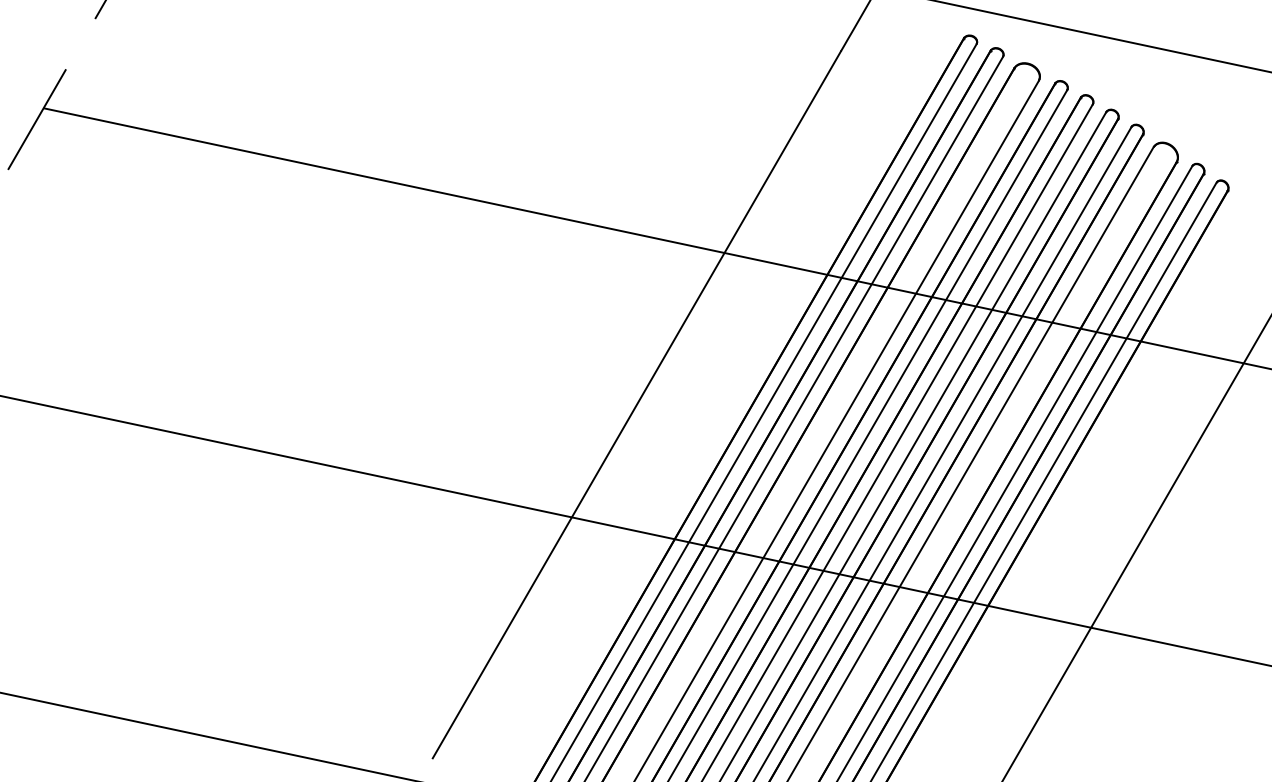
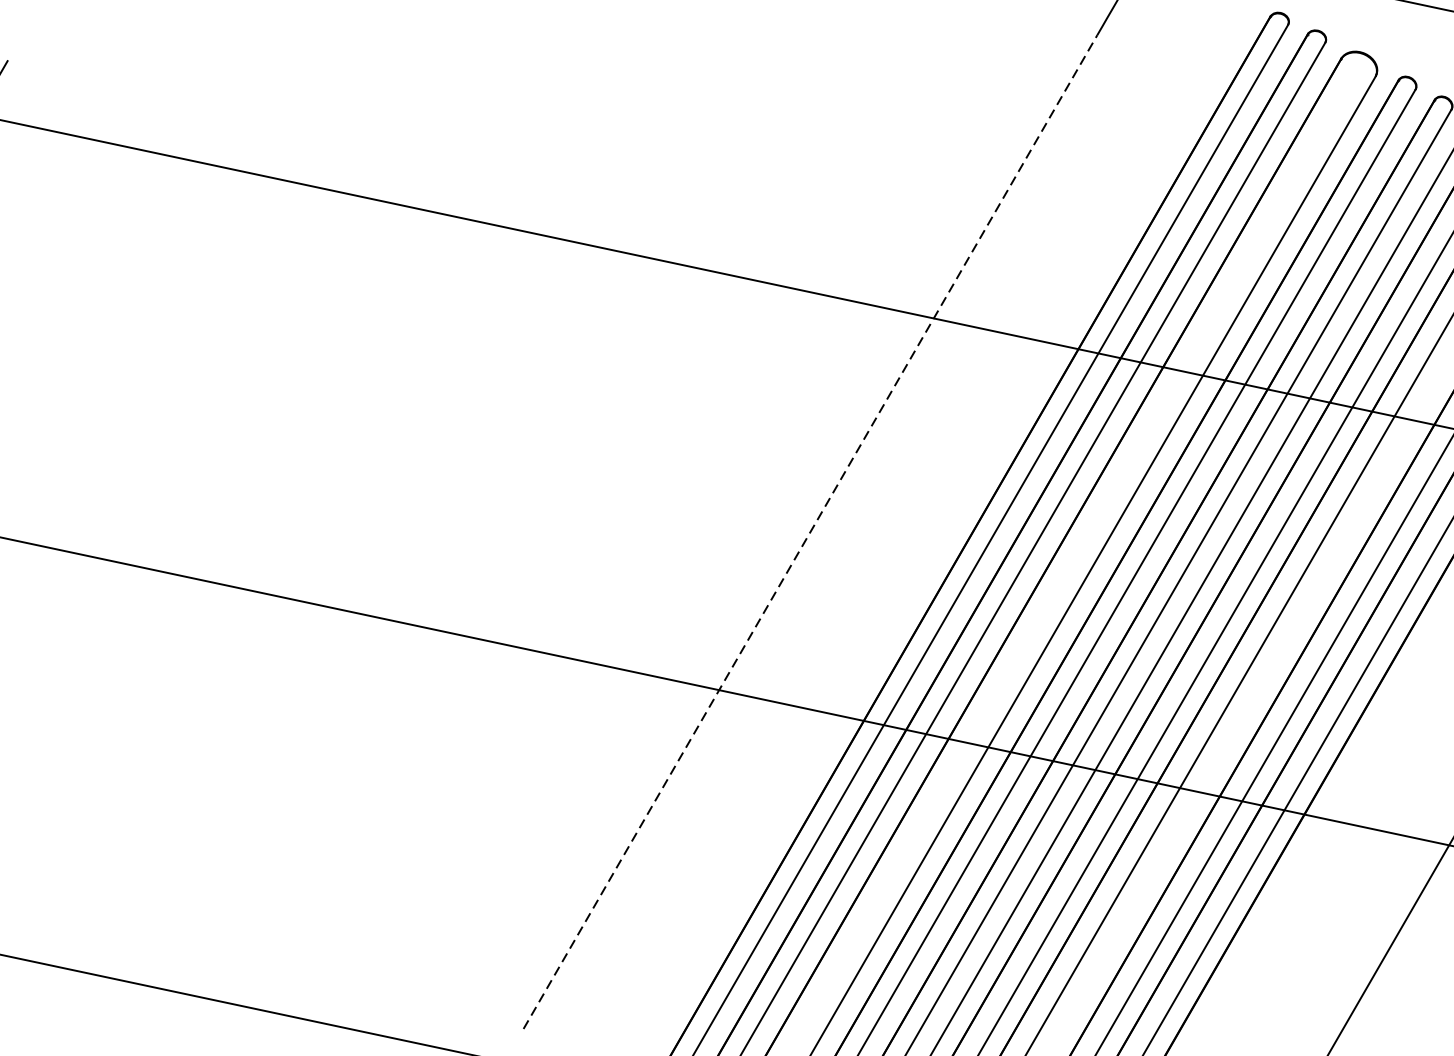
line: (637, 404) -> (811, 531), solid -> dashed

